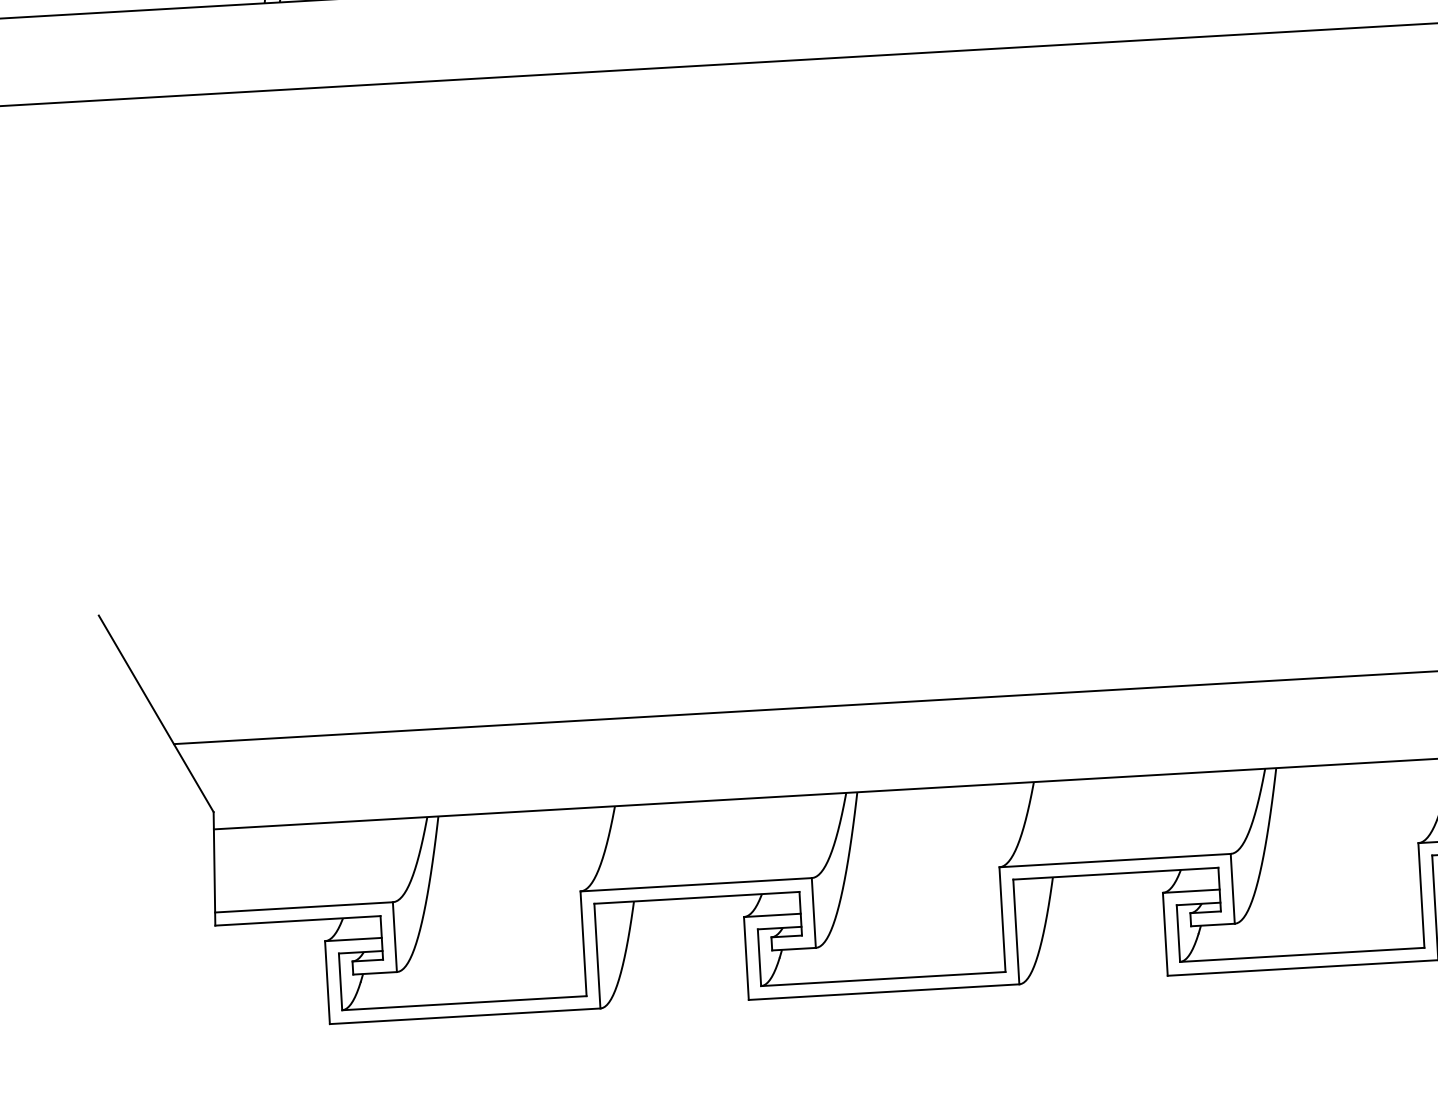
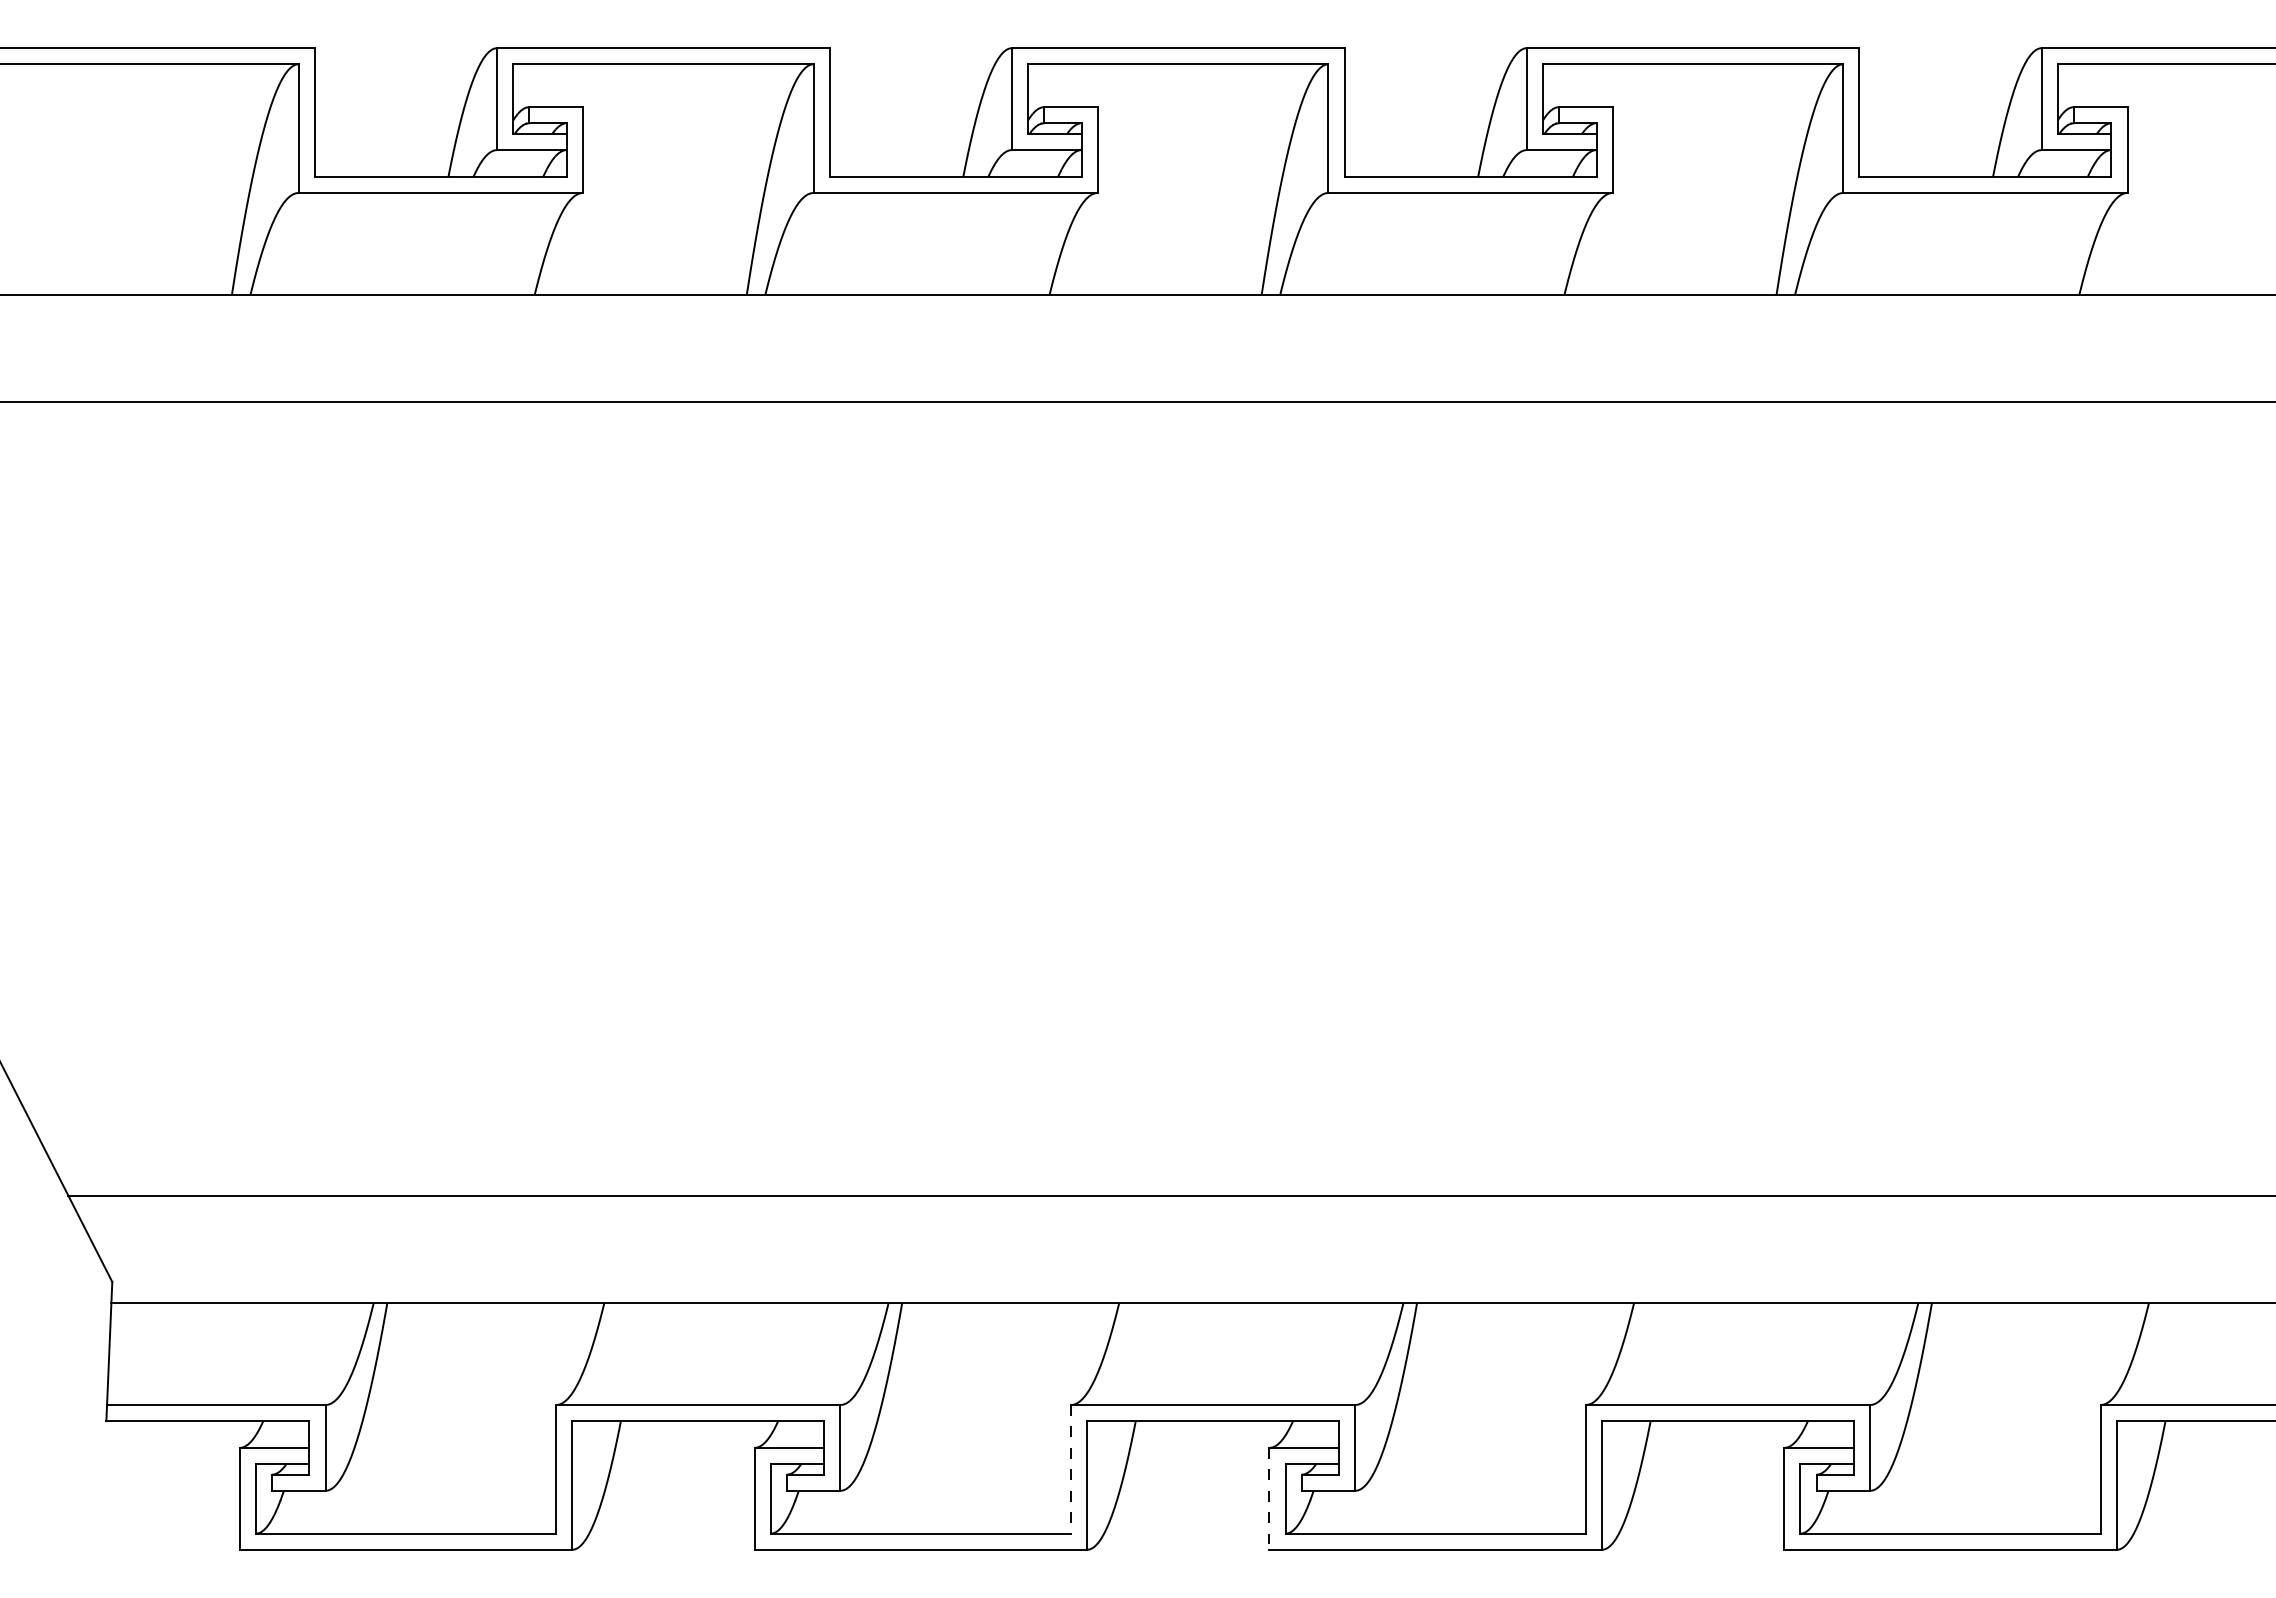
line: (1002, 919) -> (1071, 1469), solid -> dashed
line: (1165, 934) -> (1269, 1498), solid -> dashed

